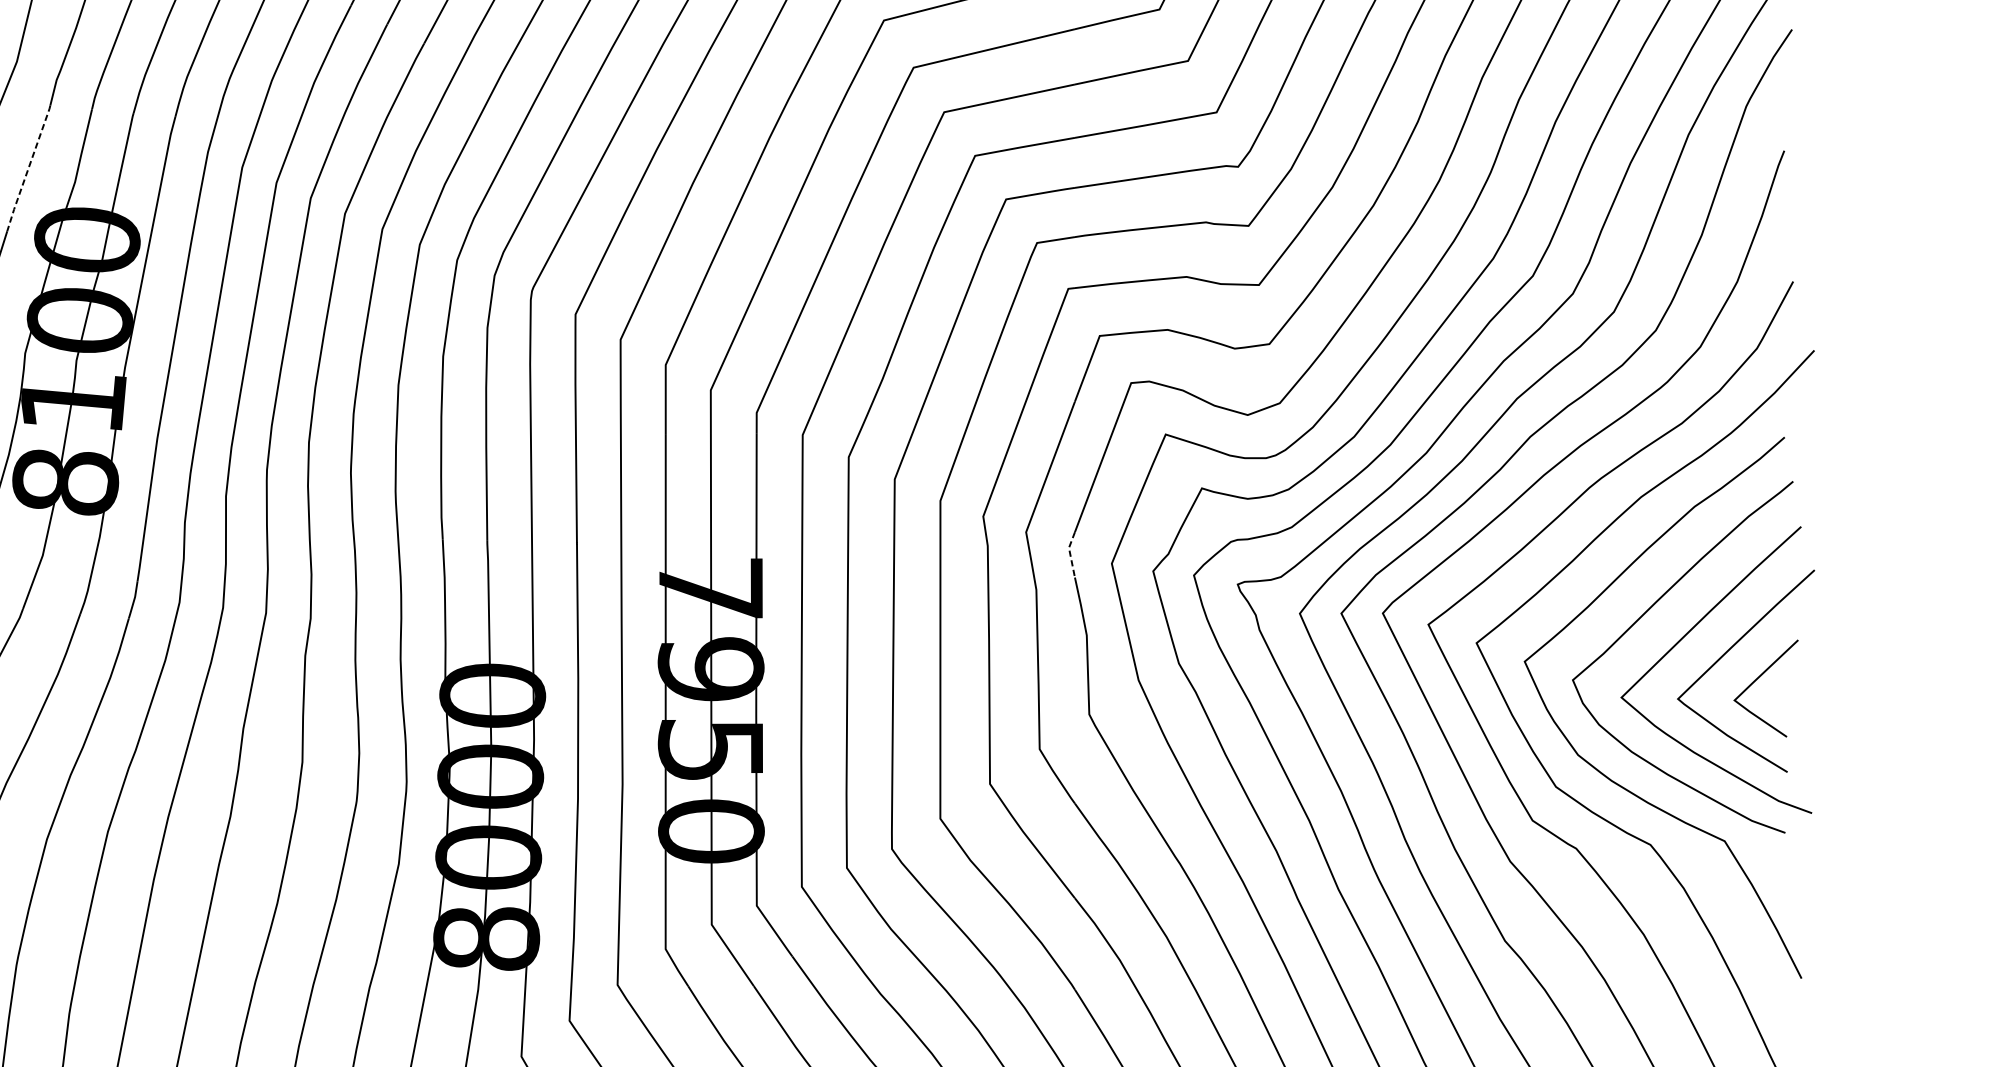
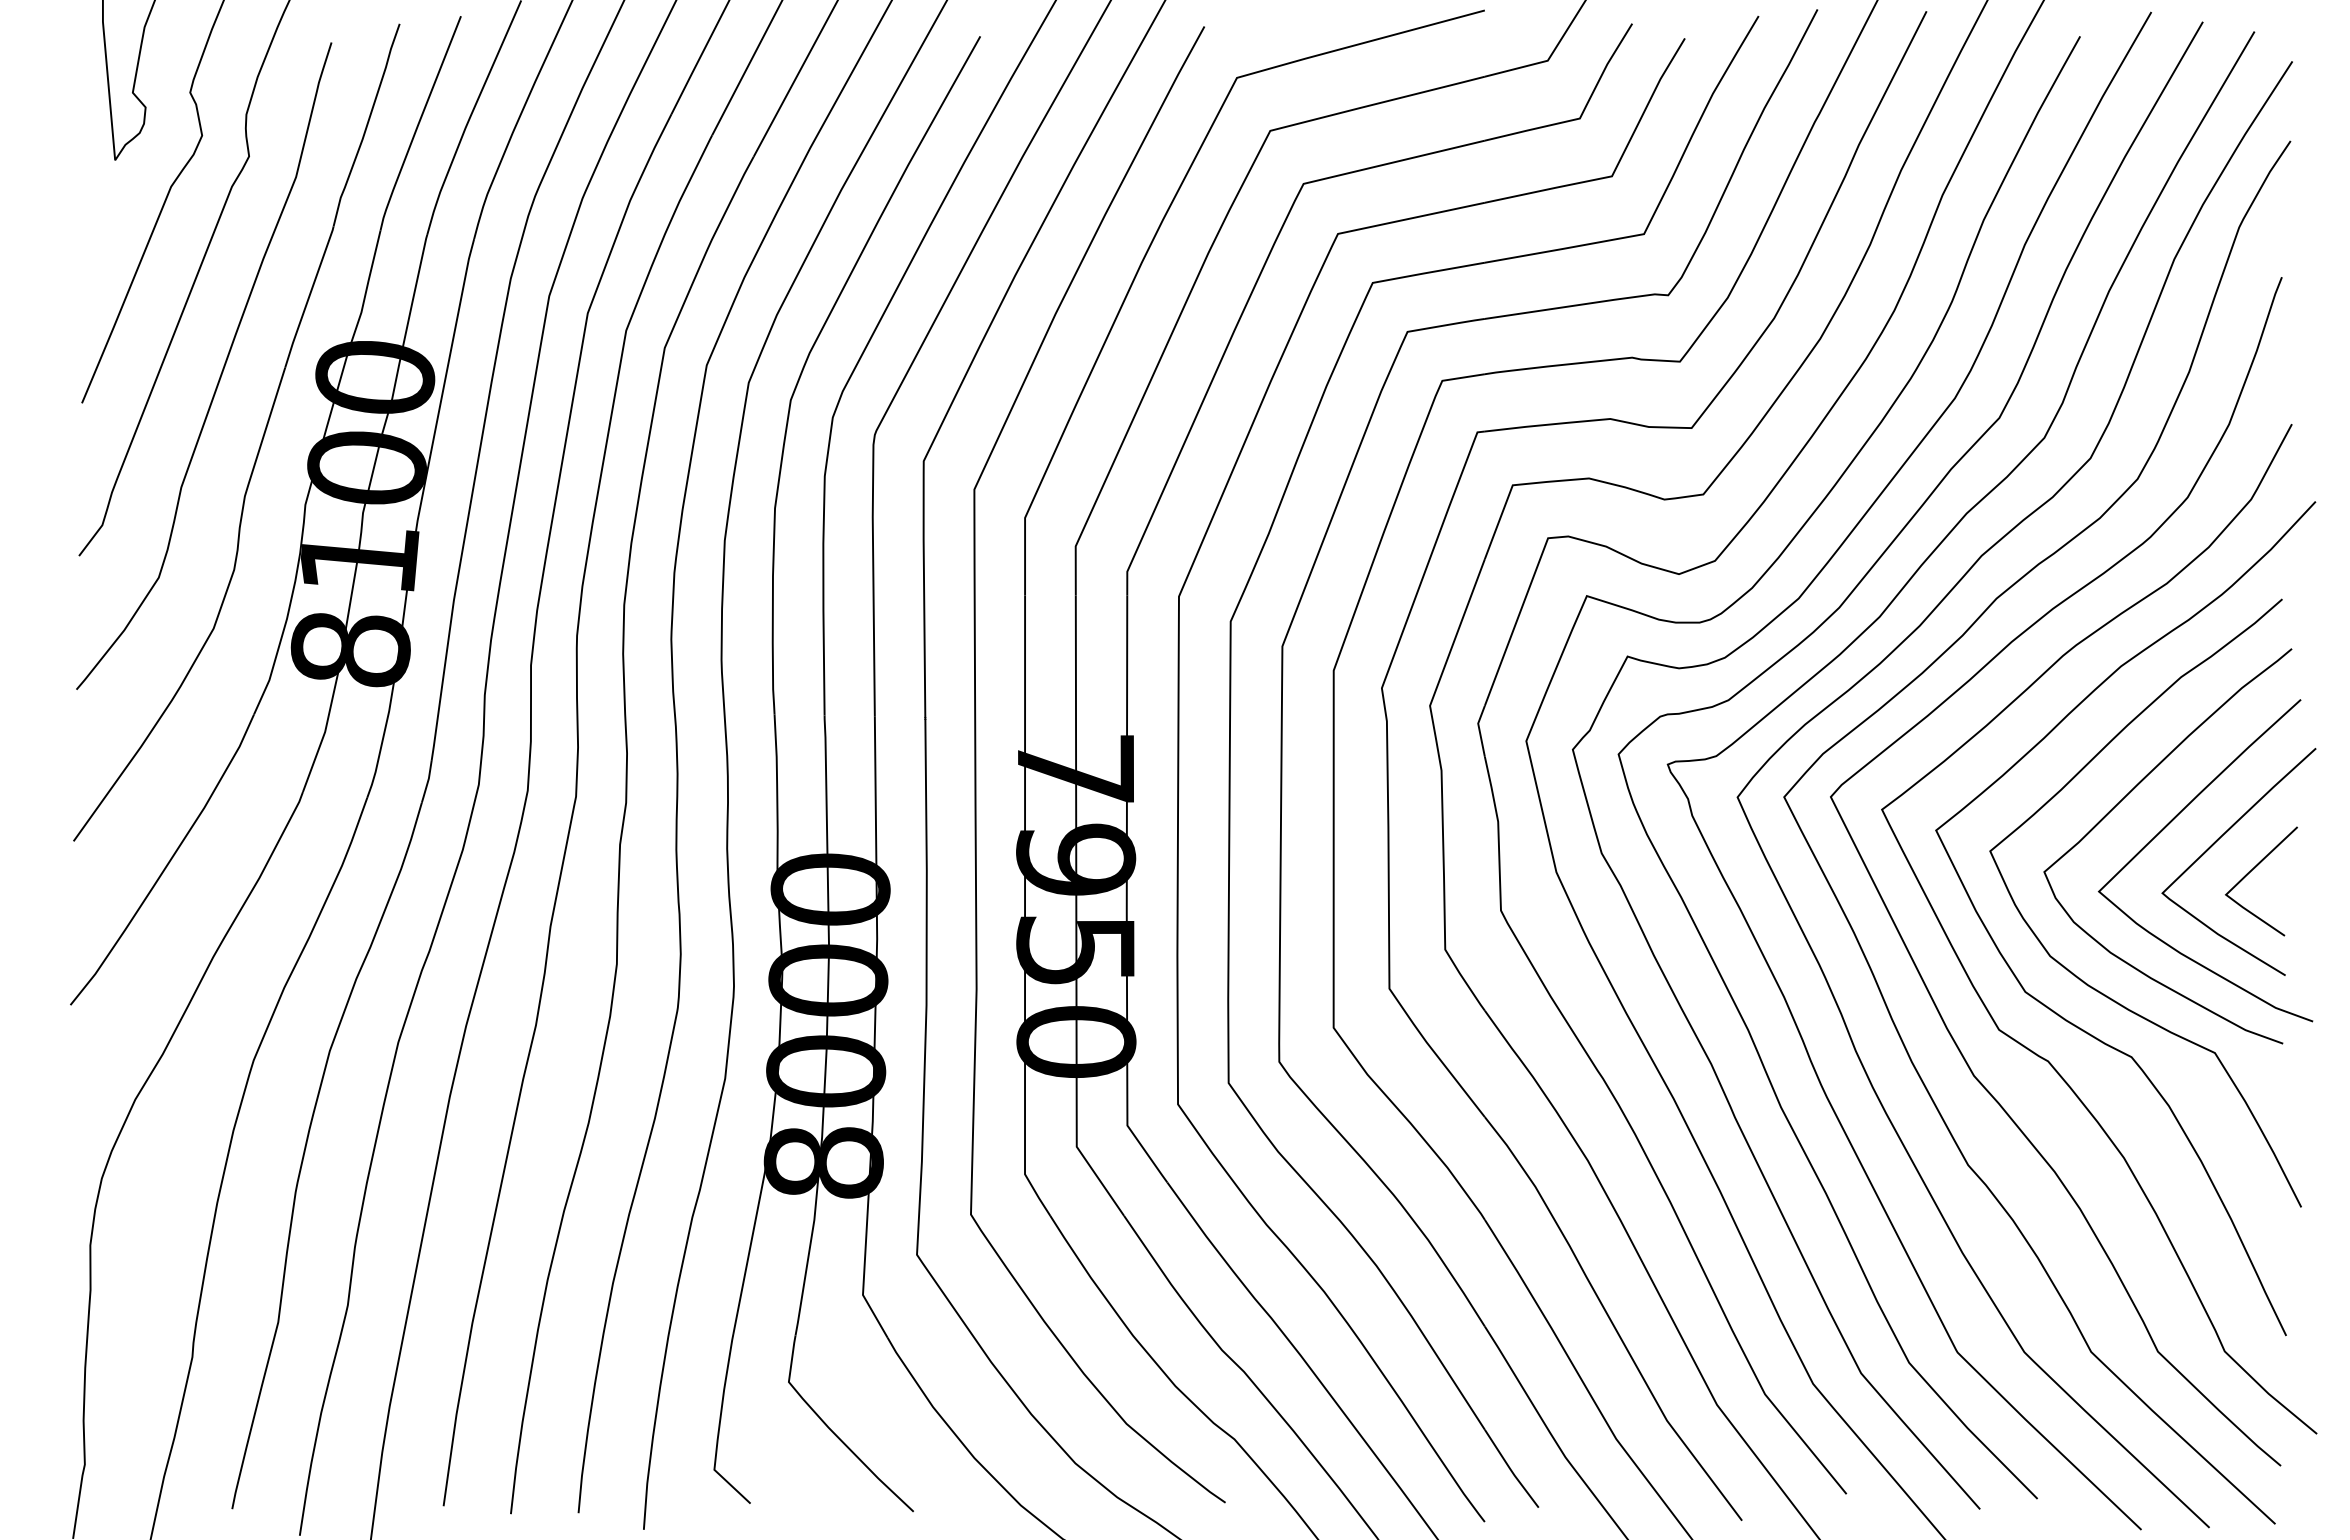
line: (28, 168) -> (309, 297), dashed -> solid
line: (1070, 555) -> (1479, 731), dashed -> solid

